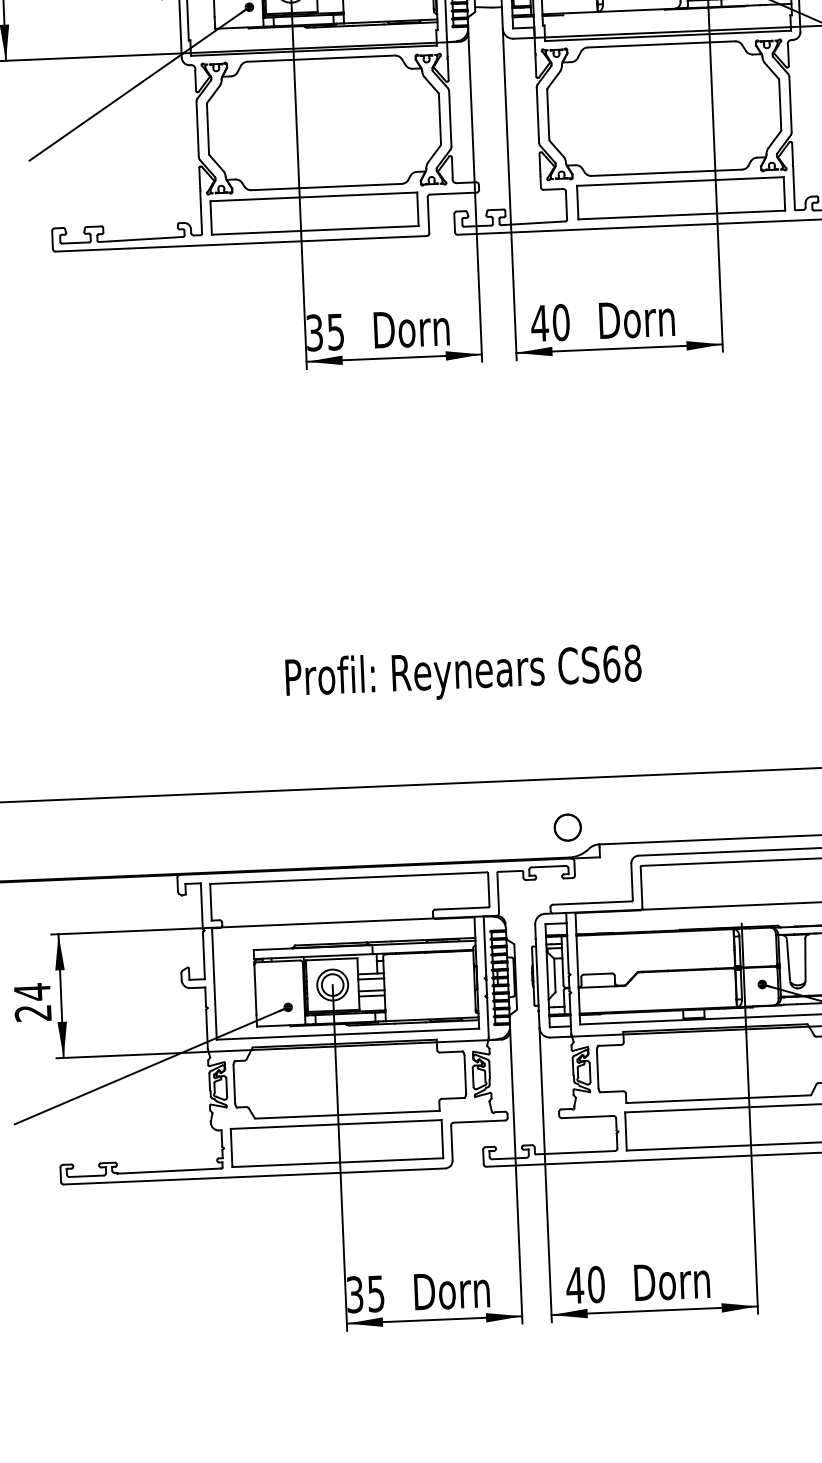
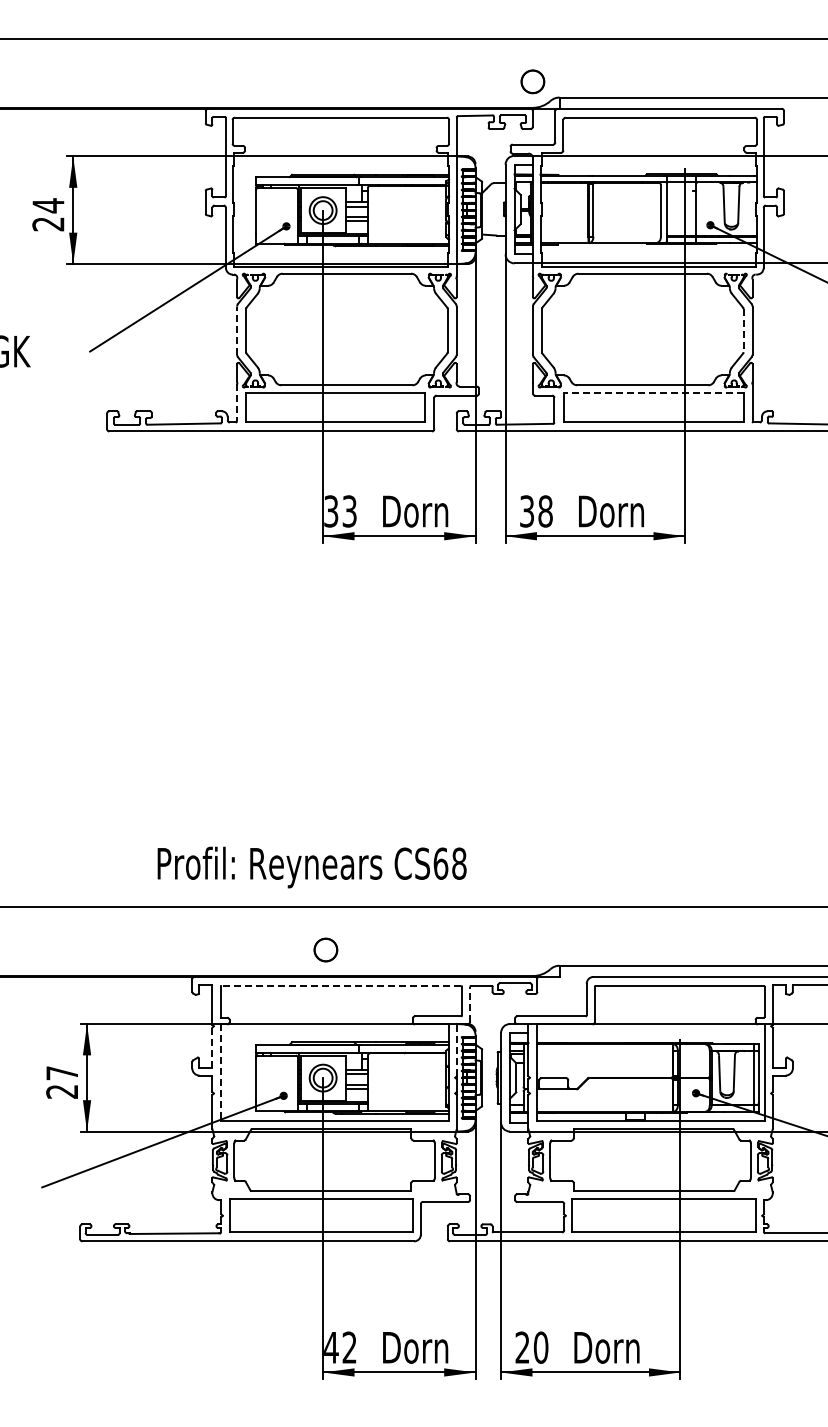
line: (780, 104) -> (743, 330), solid -> dashed
line: (198, 129) -> (237, 330), solid -> dashed
line: (680, 181) -> (654, 393), solid -> dashed
line: (201, 213) -> (237, 403), solid -> dashed
text: (549, 323) -> (535, 511), 40 -> 38
text: (335, 330) -> (349, 510), 35 -> 33
text: (462, 674) -> (311, 867), moved
part: (567, 827) -> (325, 949), moved
line: (348, 877) -> (340, 985), solid -> dashed
line: (498, 892) -> (470, 1003), solid -> dashed
line: (484, 945) -> (456, 1049), solid -> dashed
line: (203, 956) -> (212, 1048), solid -> dashed
line: (214, 984) -> (220, 1073), solid -> dashed
text: (31, 991) -> (61, 1072), 24 -> 27
text: (574, 1285) -> (522, 1347), 40 -> 20
text: (365, 1294) -> (340, 1347), 35 -> 42

